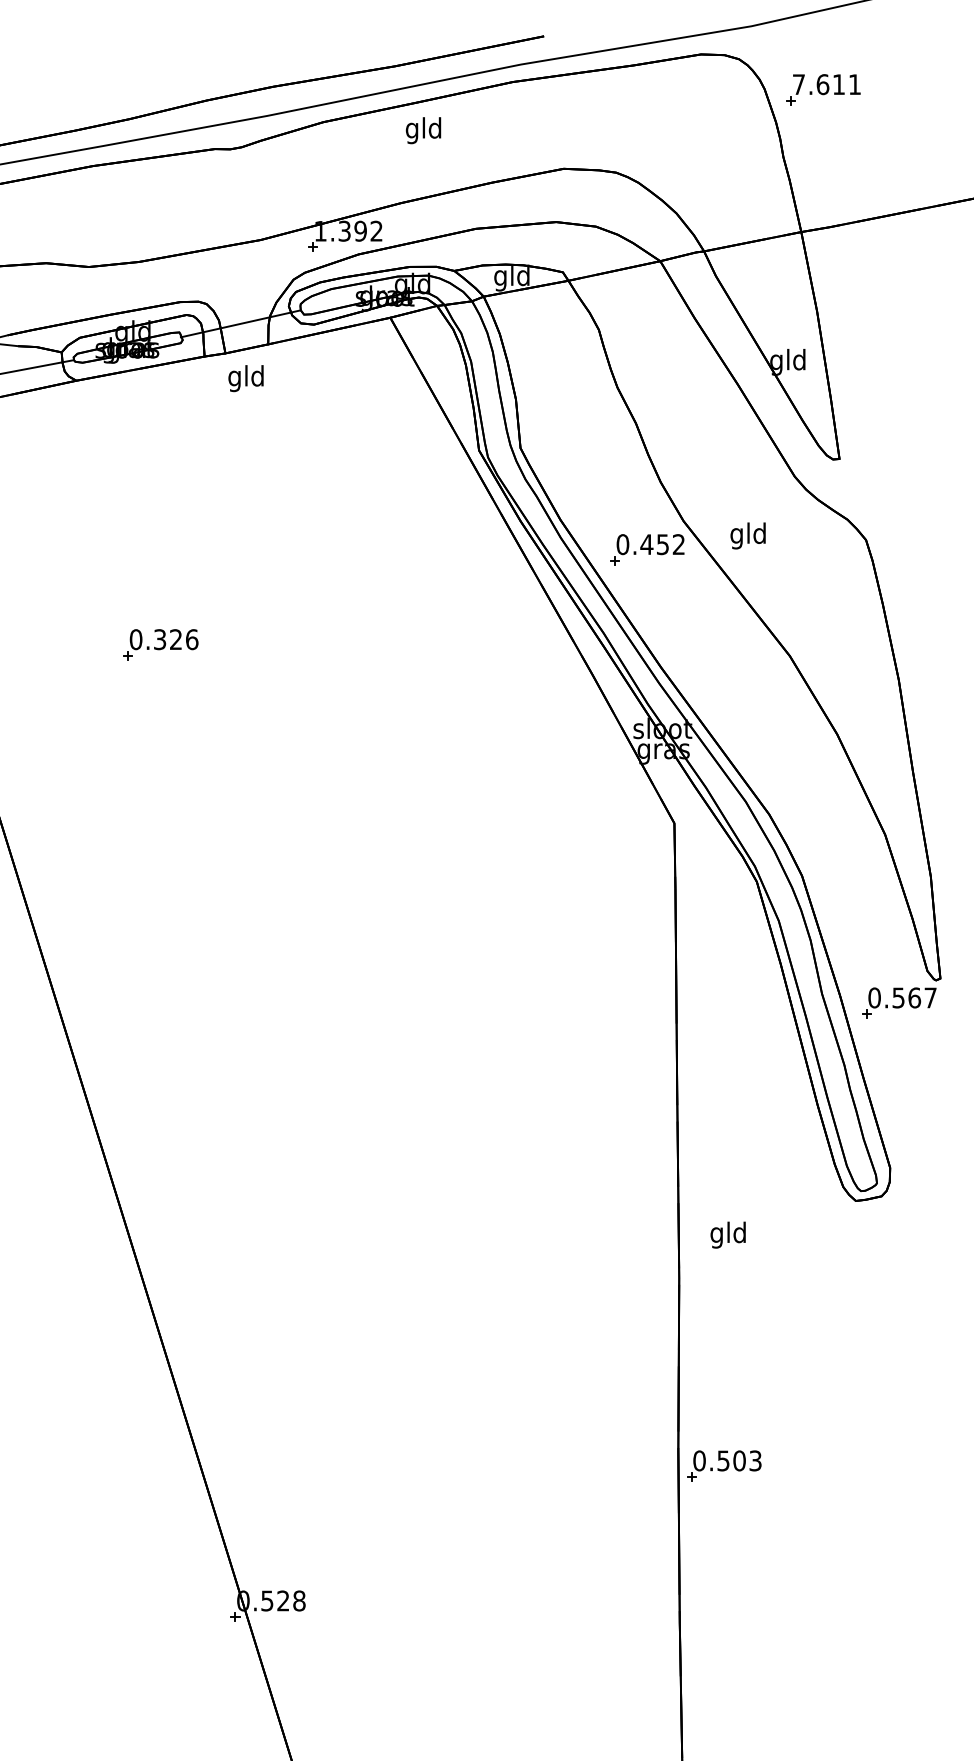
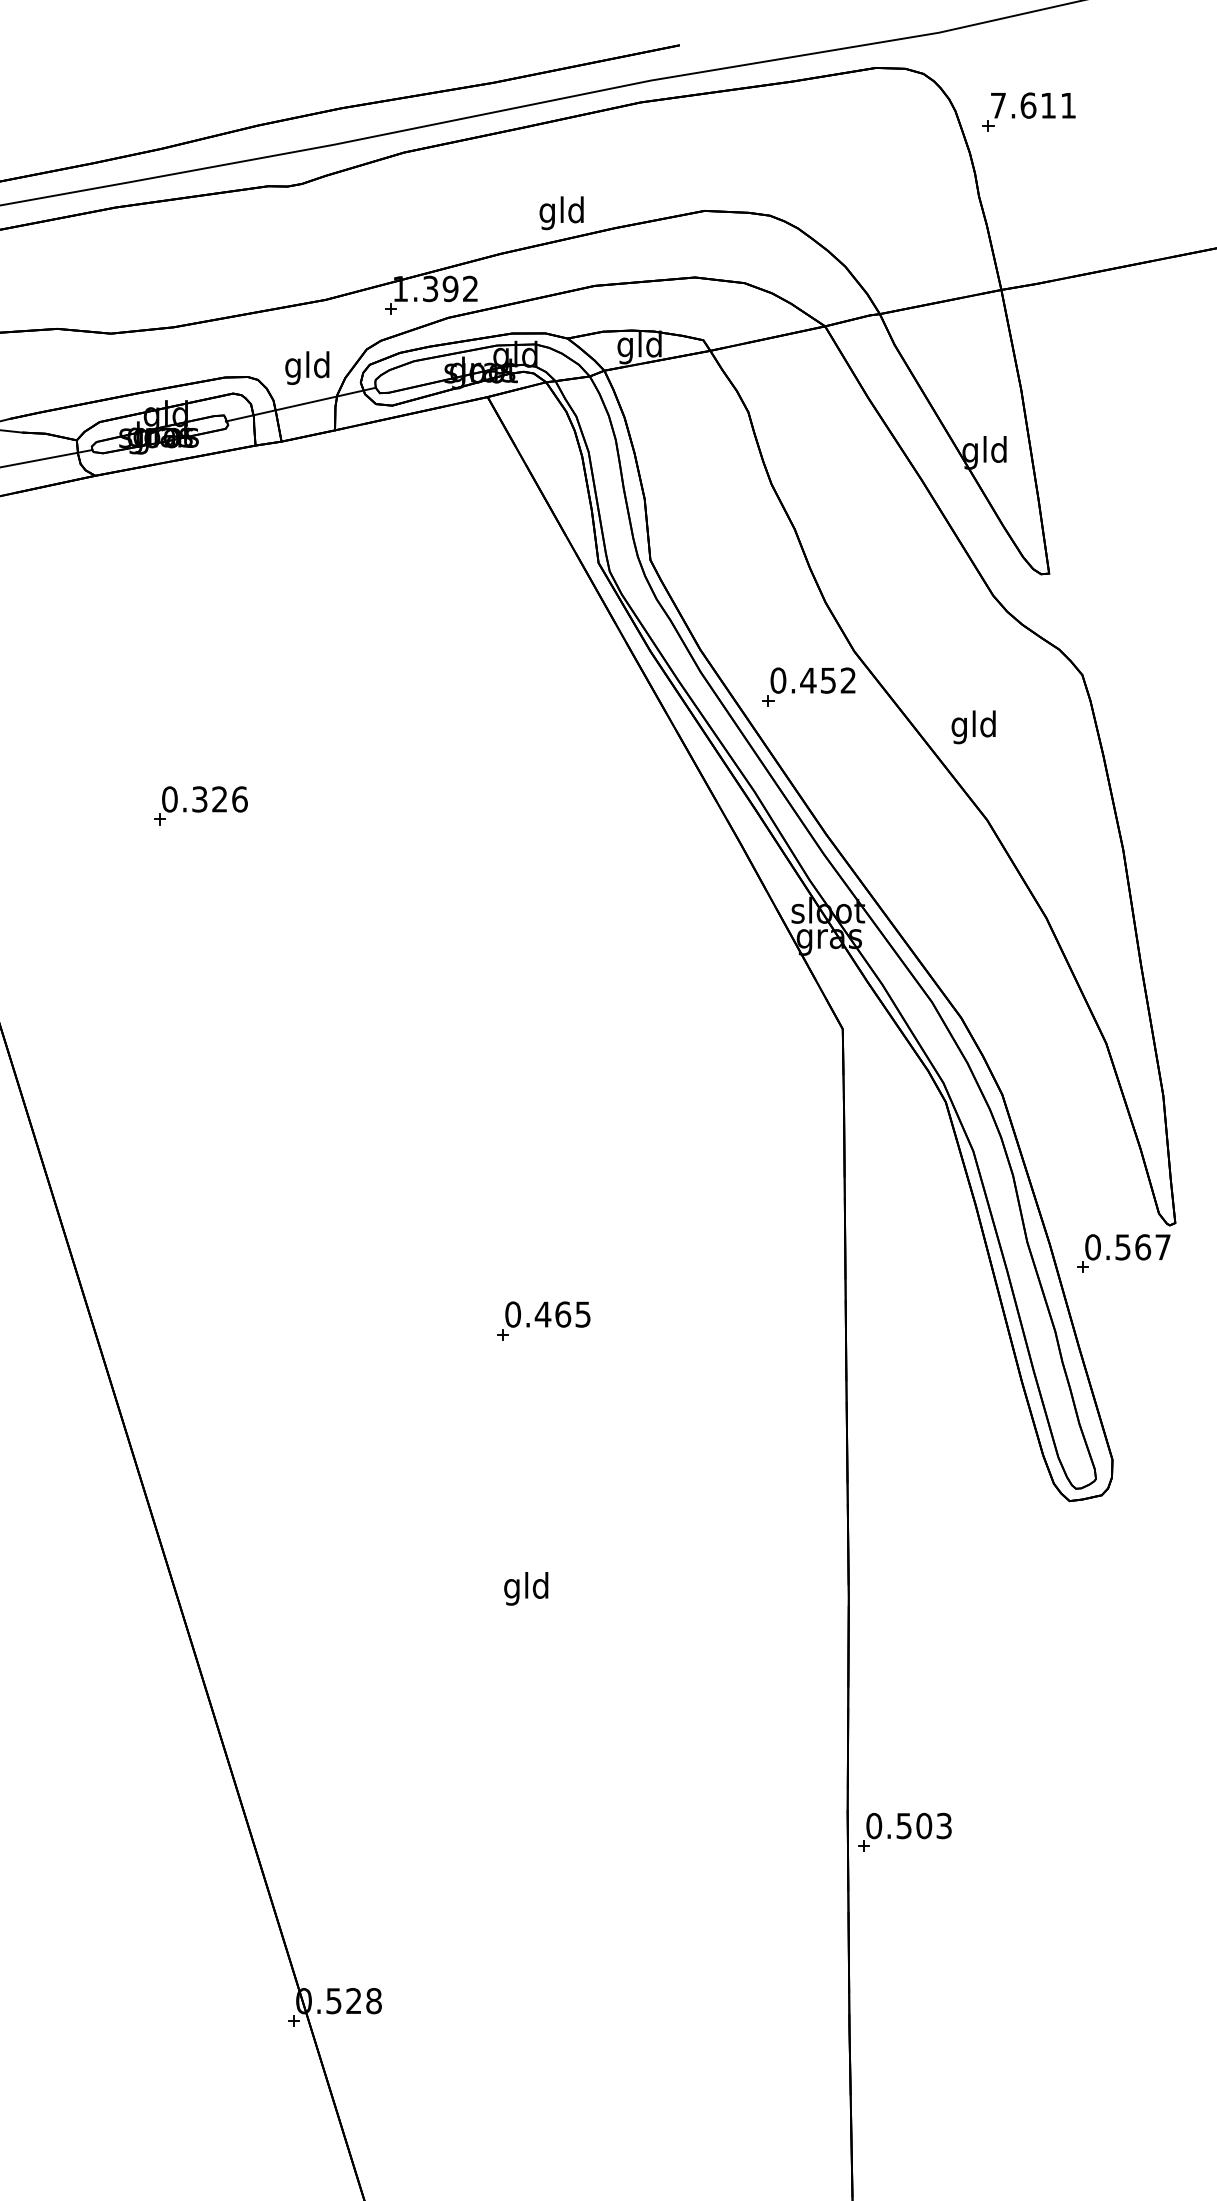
text: (423, 130) -> (561, 213), moved
text: (245, 378) -> (306, 368), moved
text: (747, 535) -> (972, 726), moved
part: (435, 1056) -> (544, 1320), added
text: (727, 1234) -> (525, 1588), moved

